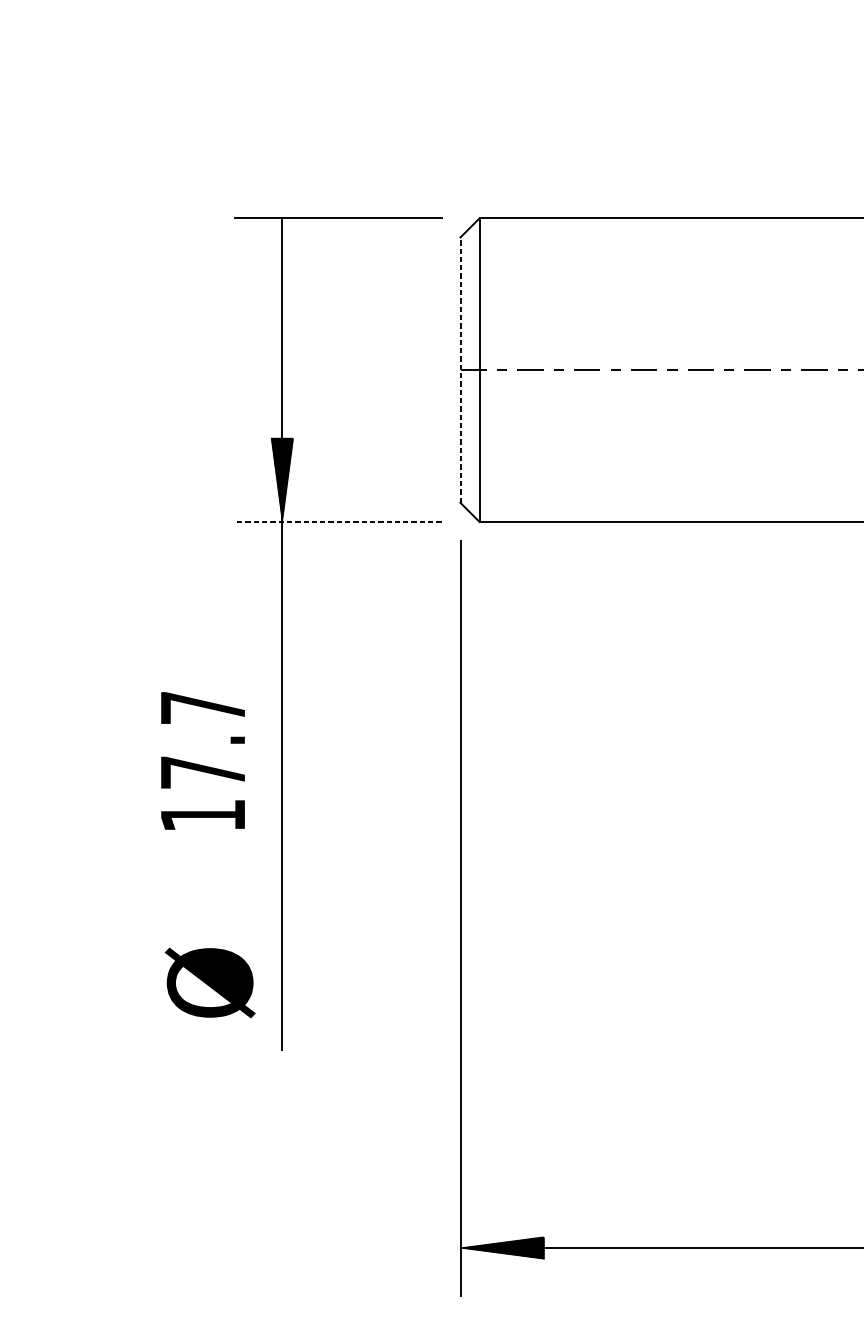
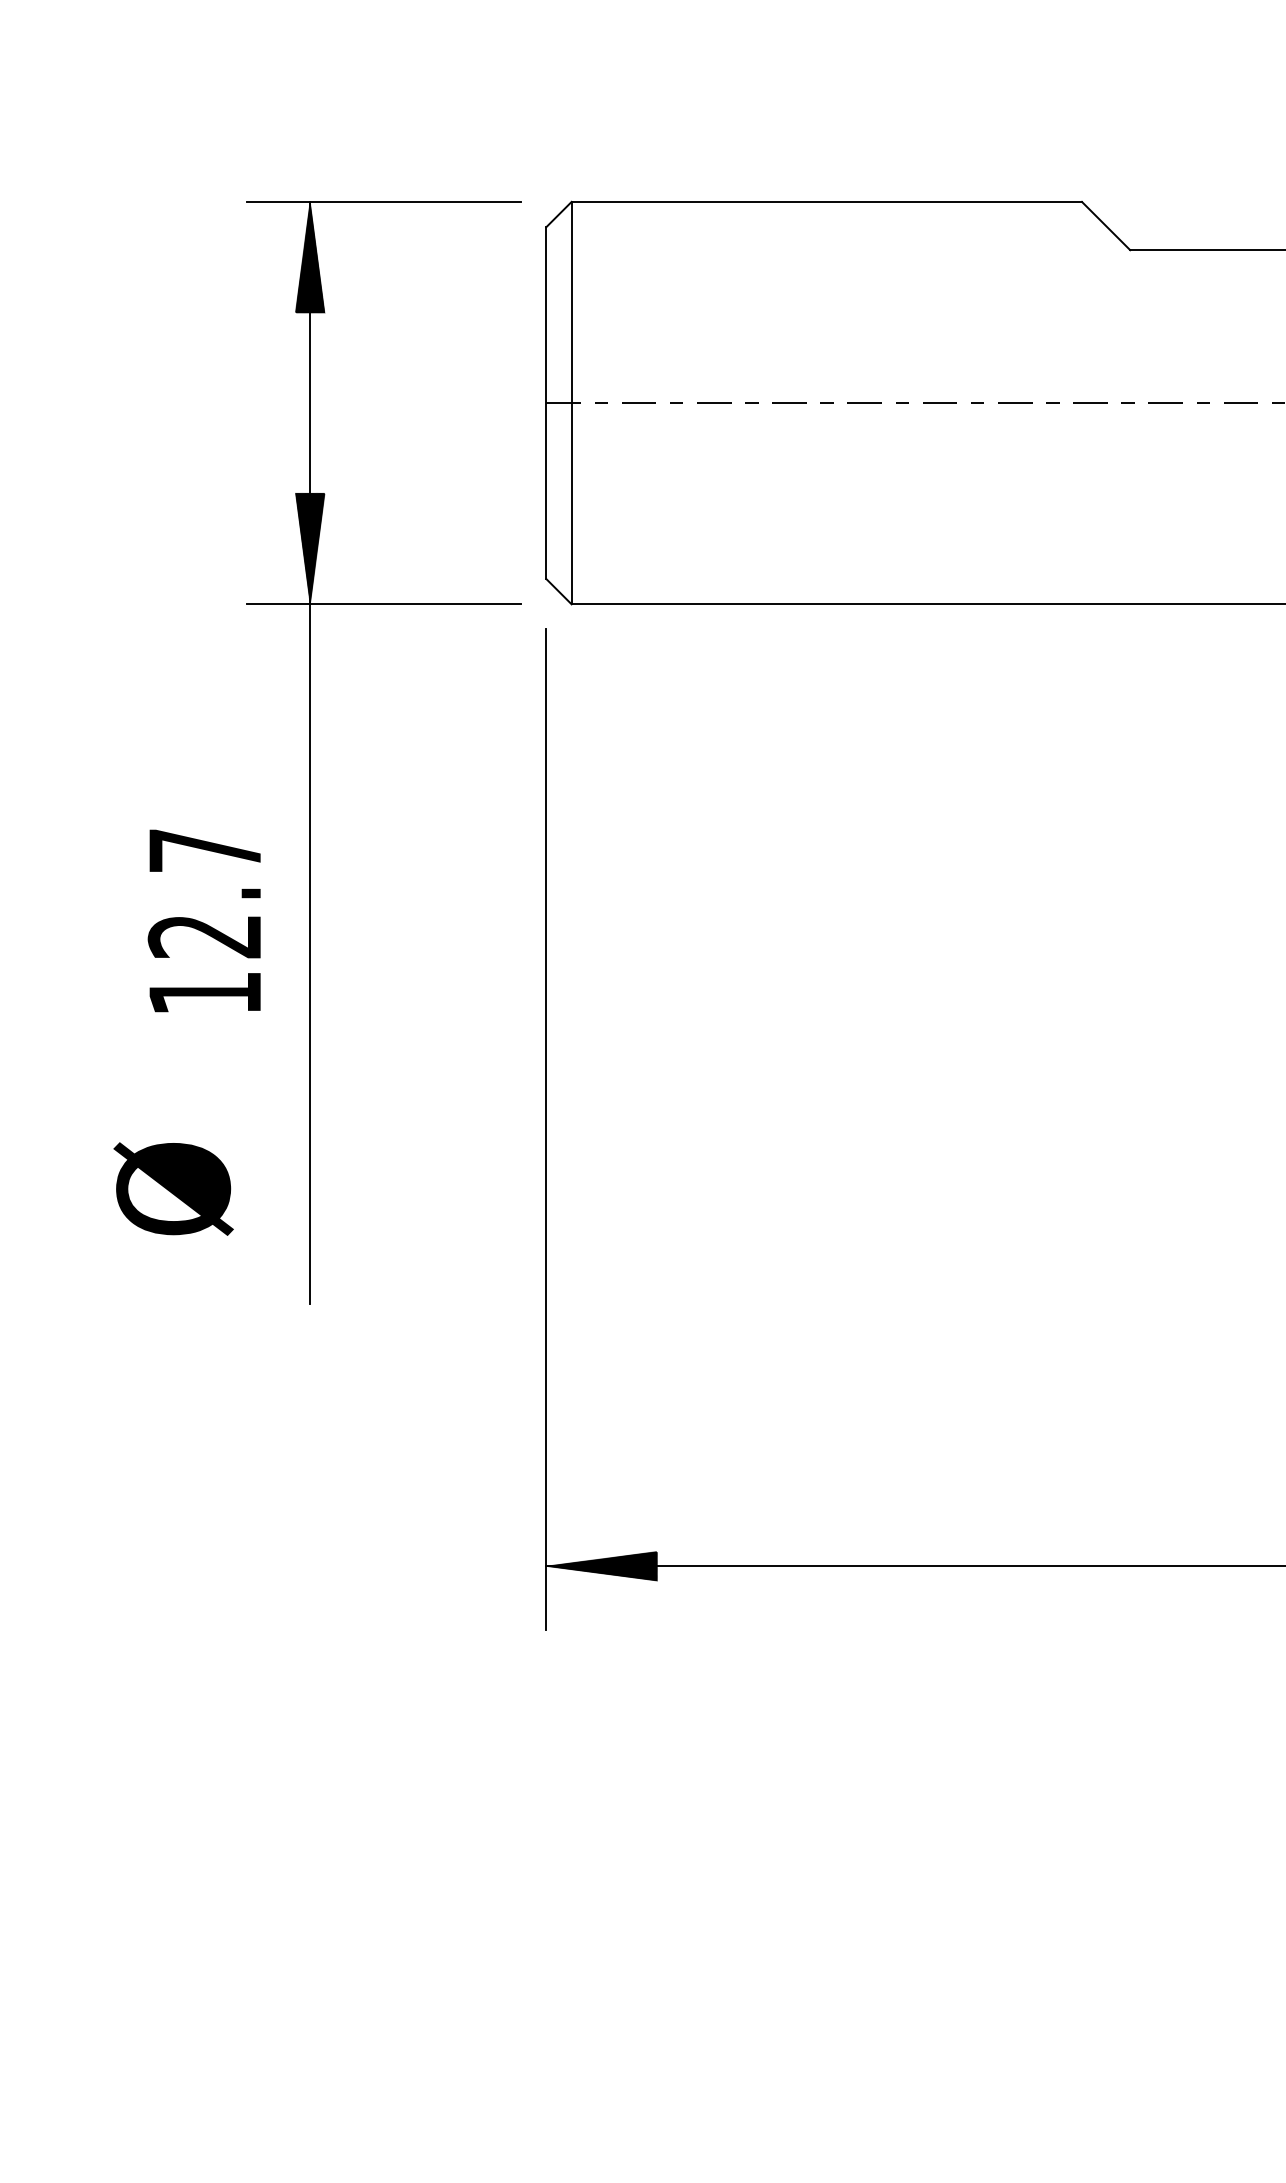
hatch: (281, 260) -> (309, 257), added
line: (460, 370) -> (546, 403), dashed -> solid
line: (337, 522) -> (383, 604), dashed -> solid
text: (201, 772) -> (203, 936), 17.7 -> 12.7
text: (210, 982) -> (173, 1188), moved

